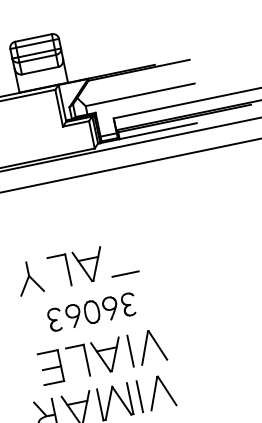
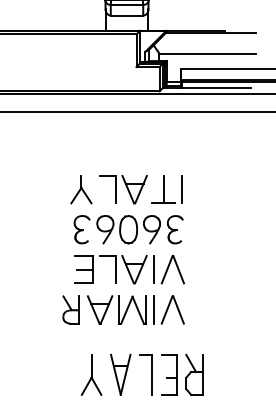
line: (143, 254) -> (182, 189), added
line: (122, 258) -> (163, 189), added
part: (91, 311) -> (128, 229), size x1.43

